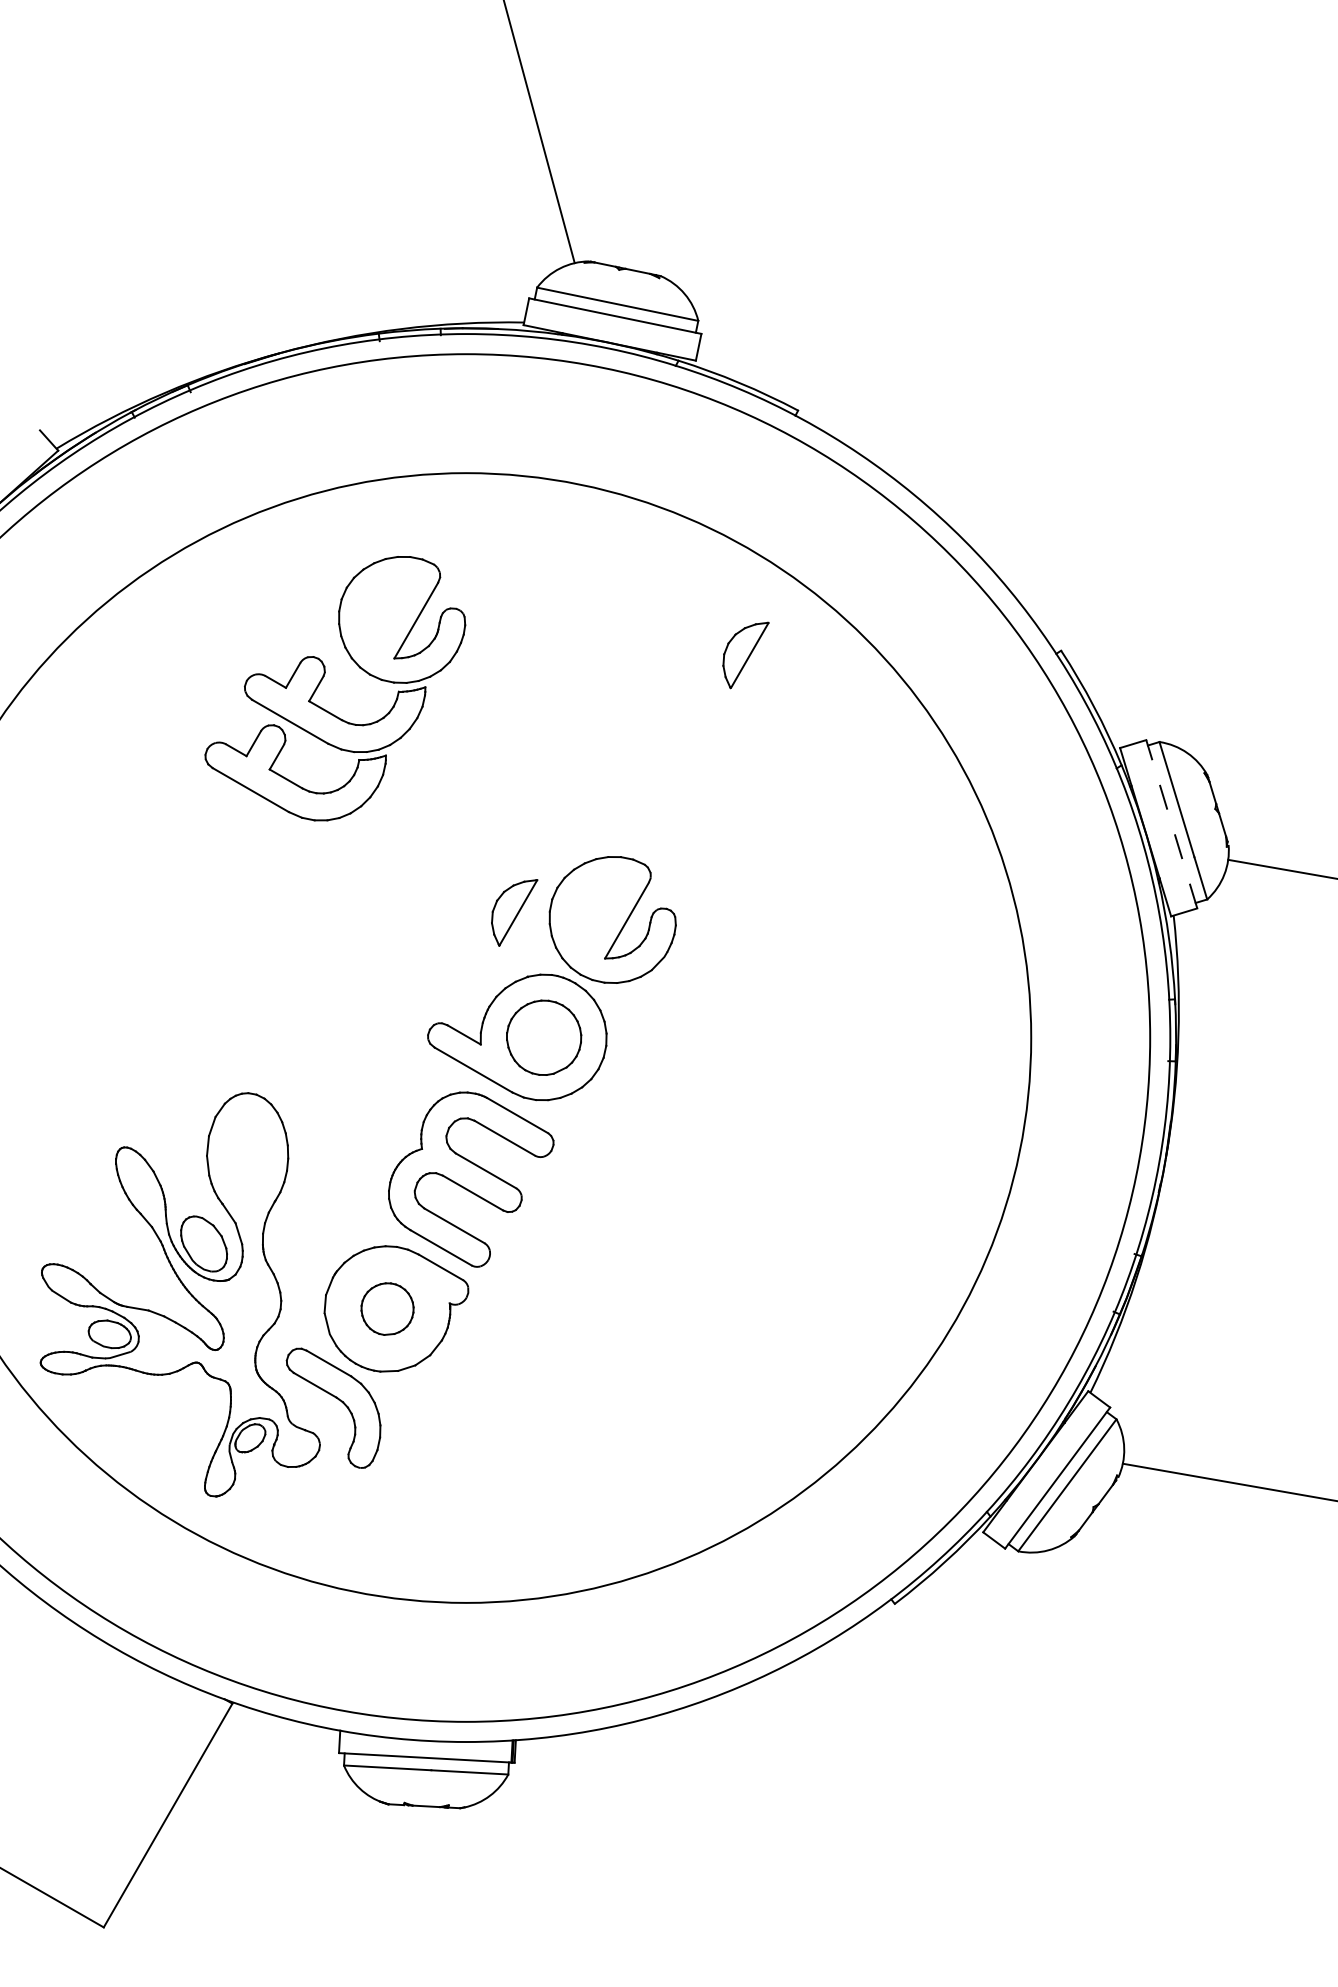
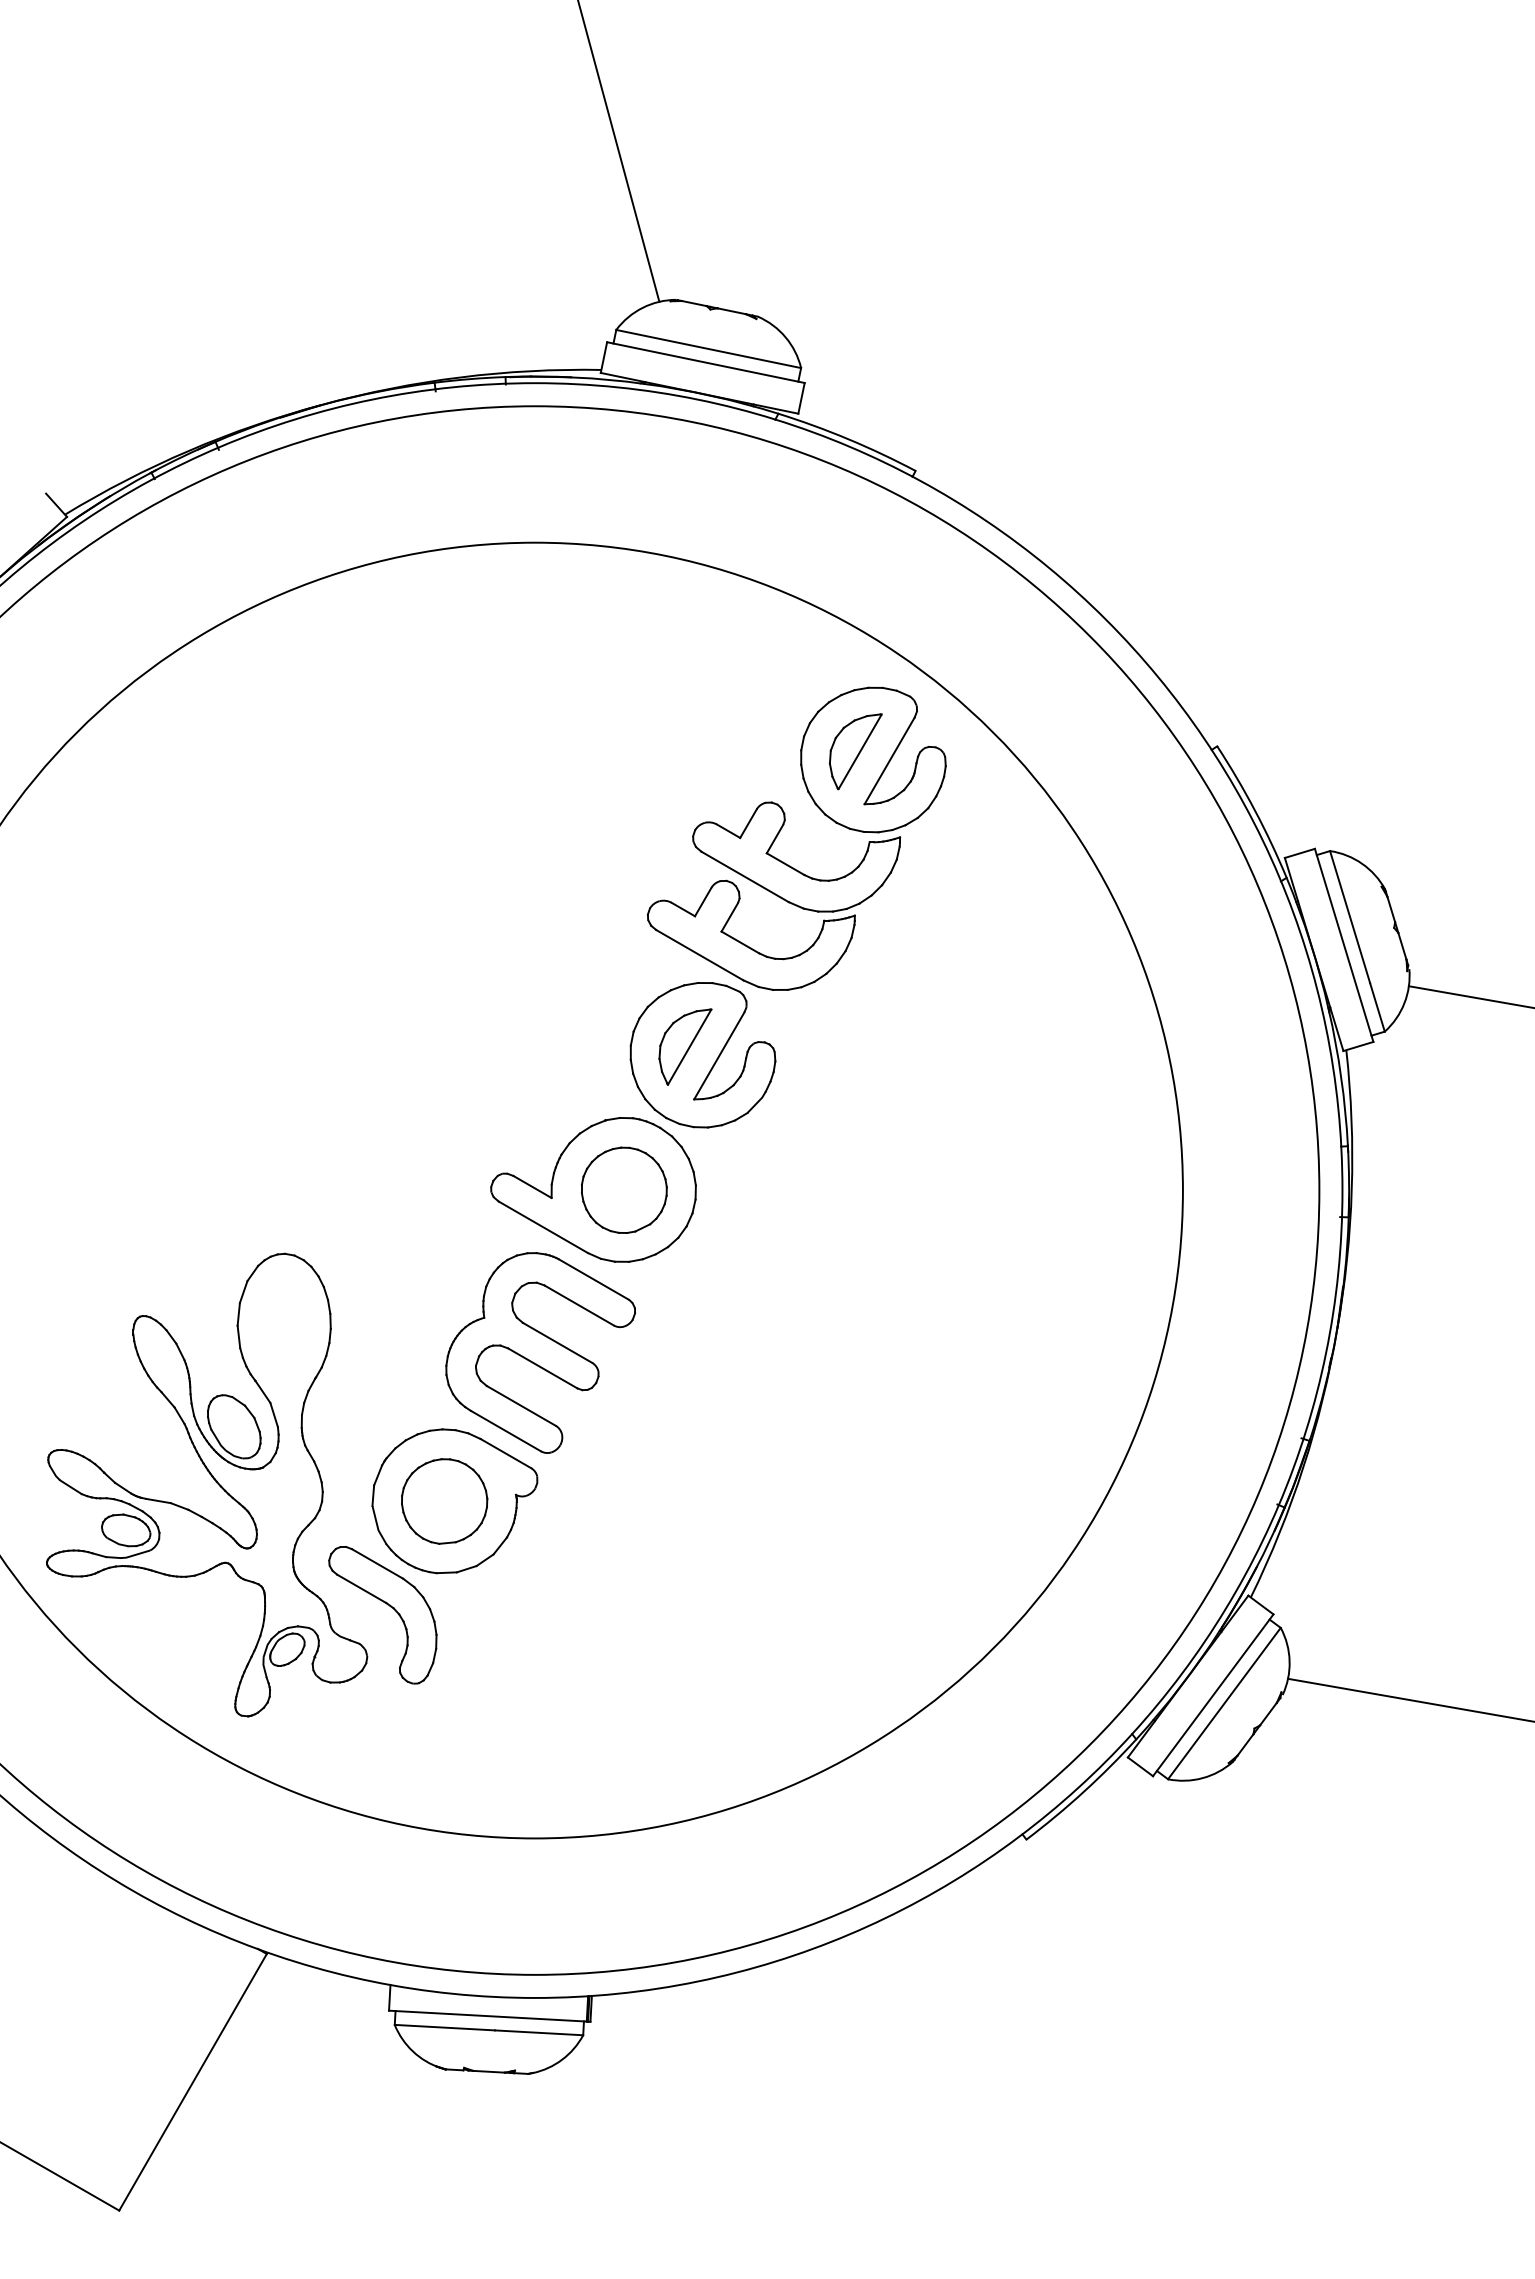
part: (322, 679) -> (782, 828), moved
line: (1172, 824) -> (1344, 945), dashed -> solid
part: (514, 912) -> (685, 1046), moved
part: (387, 1309) -> (444, 1501), size x1.43

